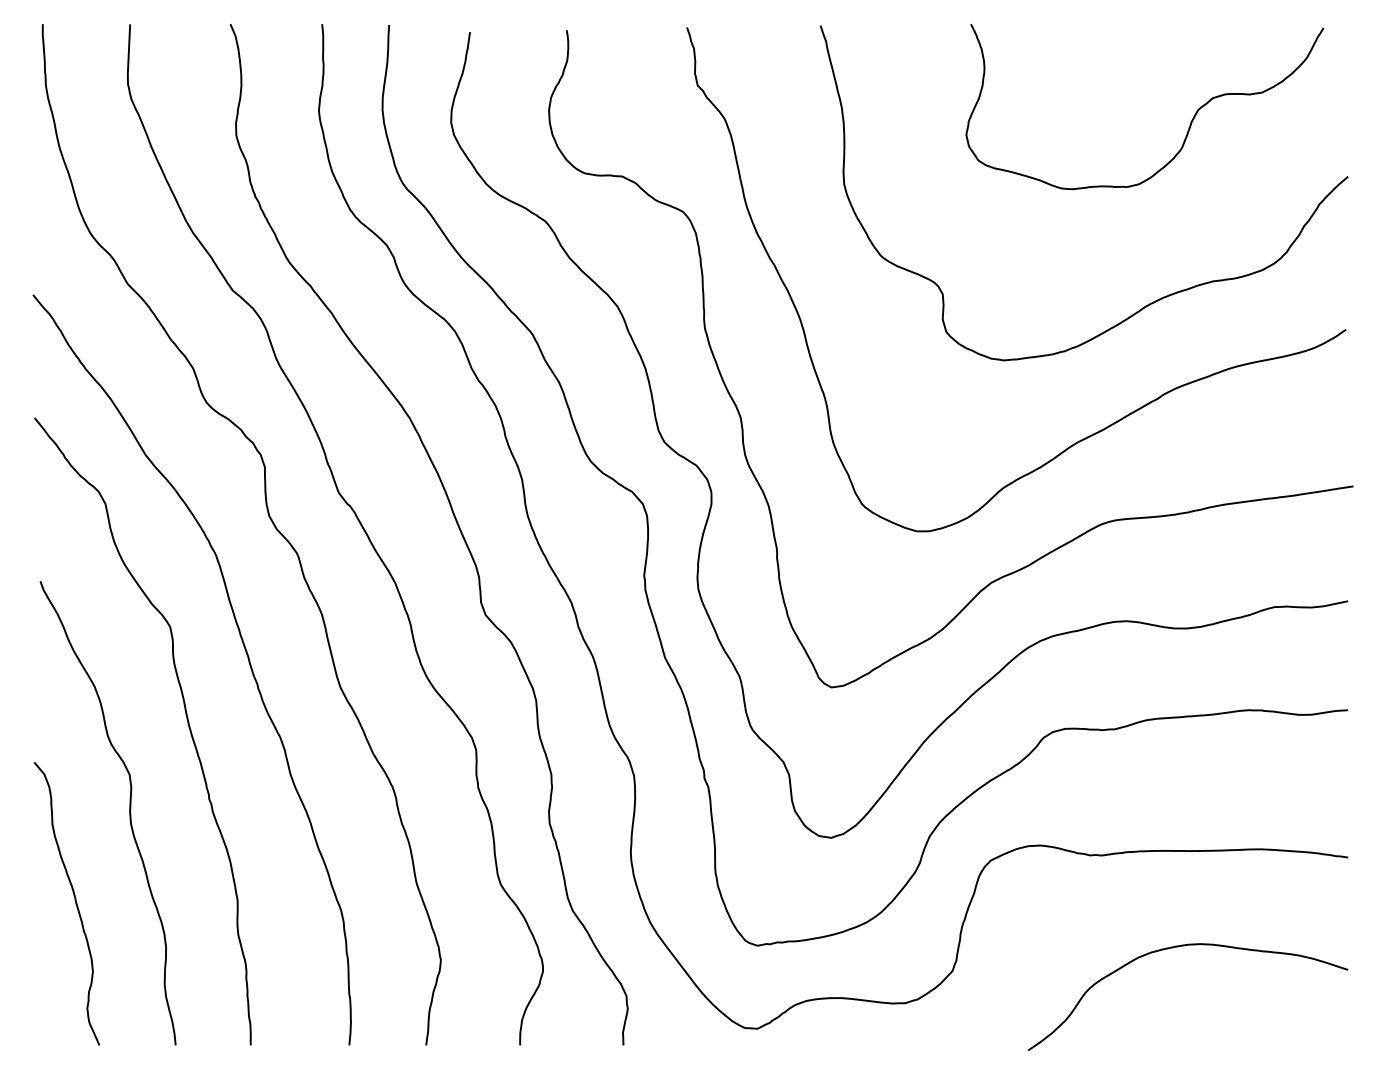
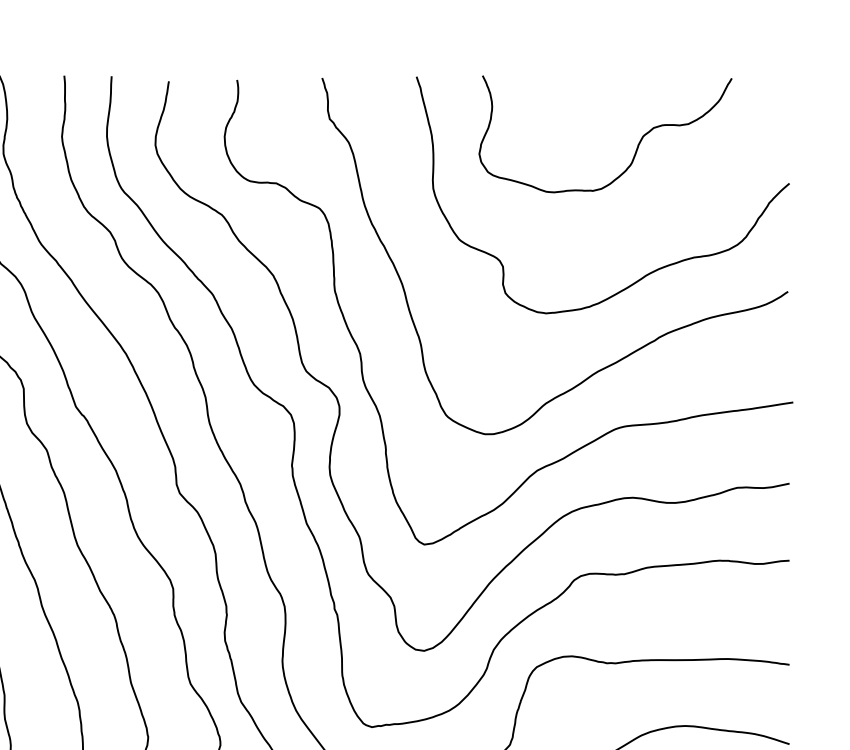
curve: (1190, 121) -> (637, 144), moved

